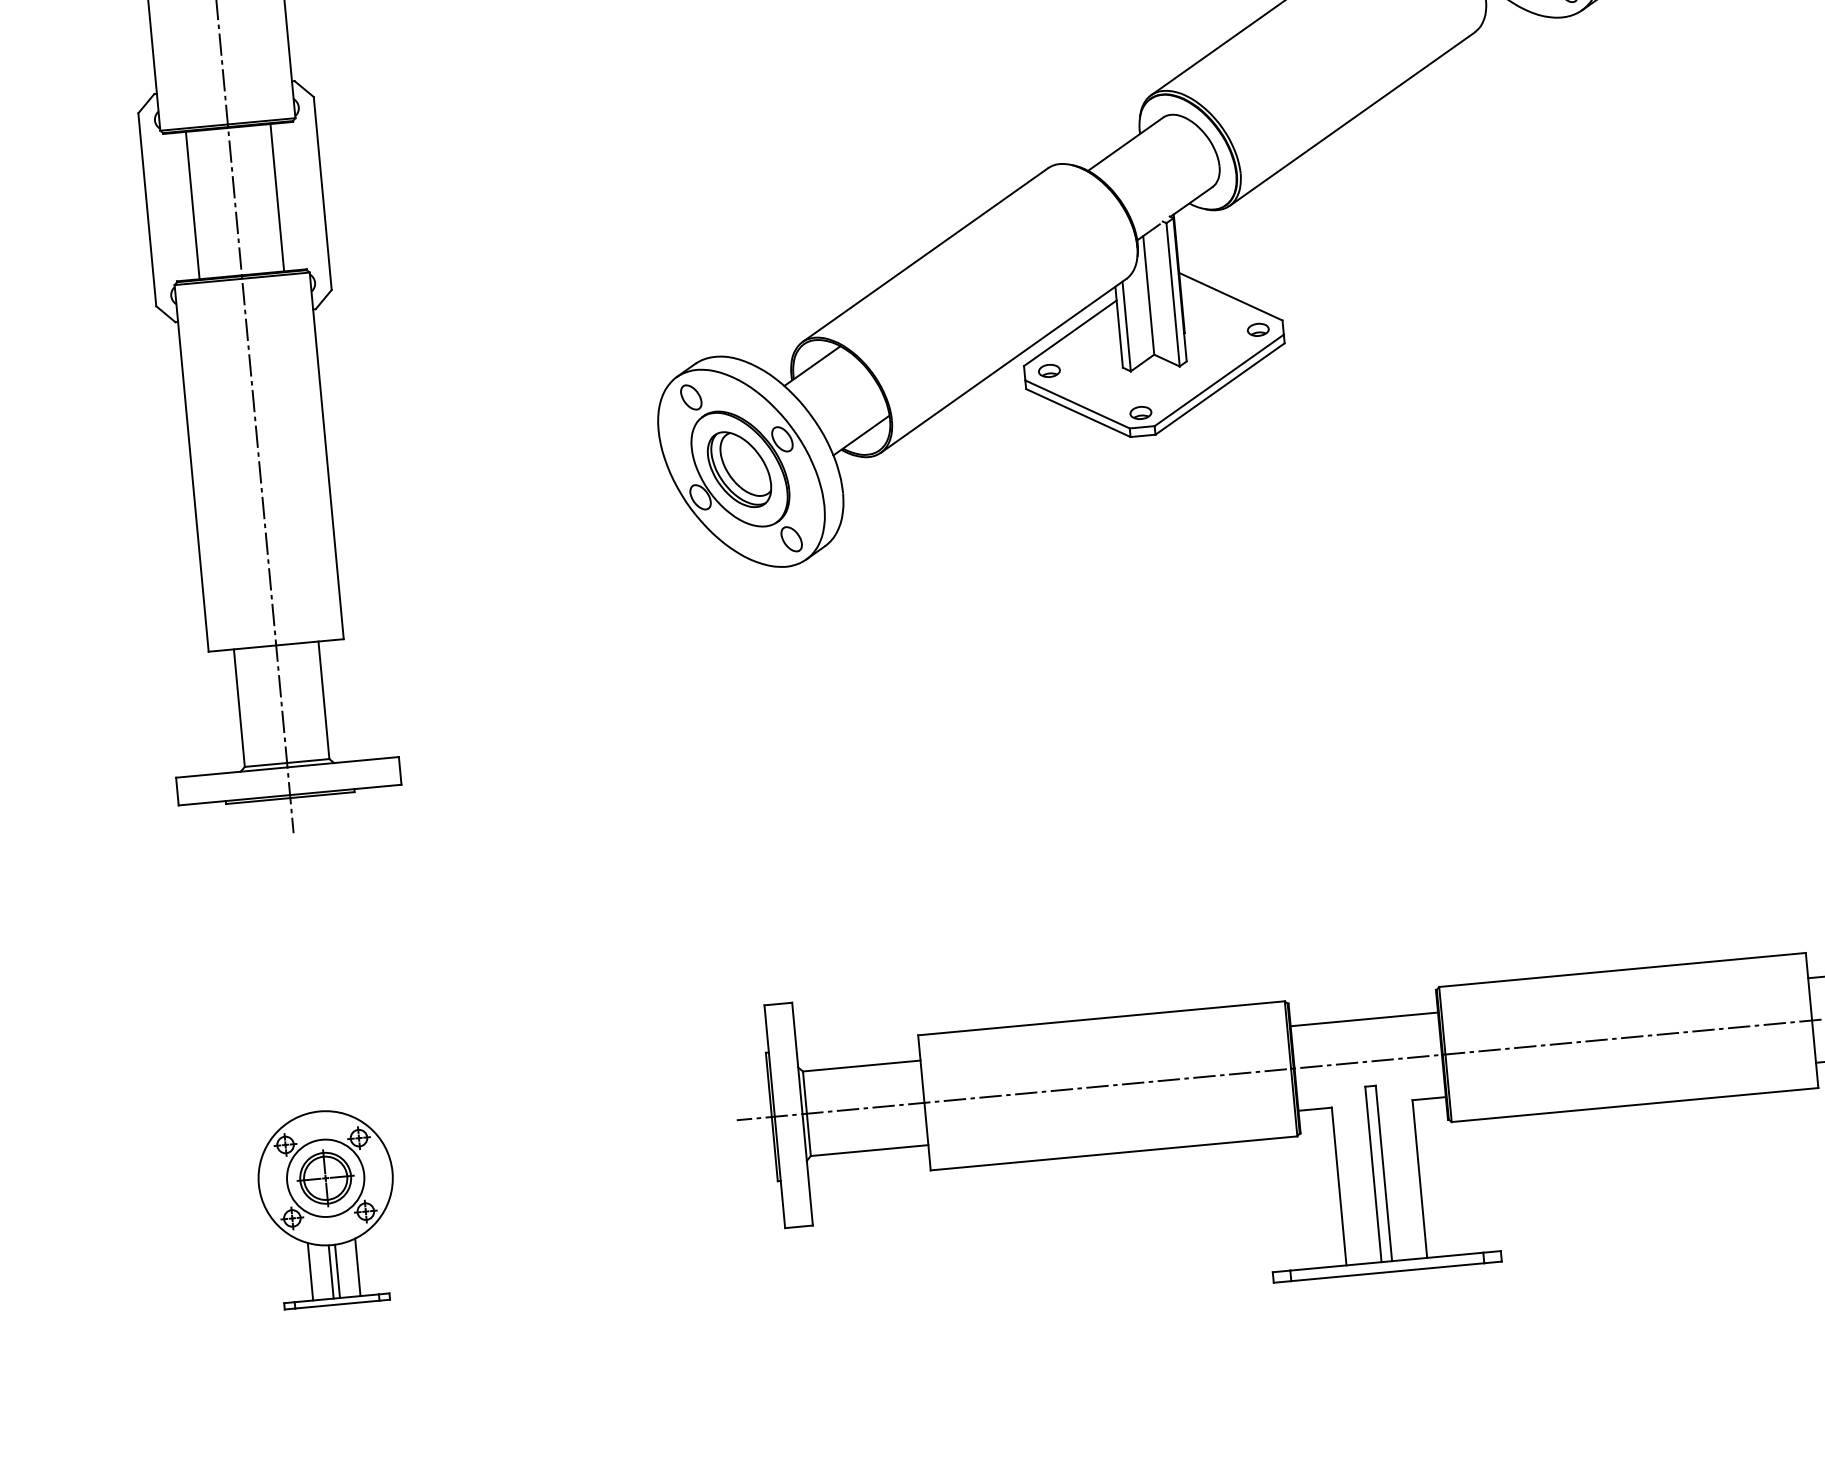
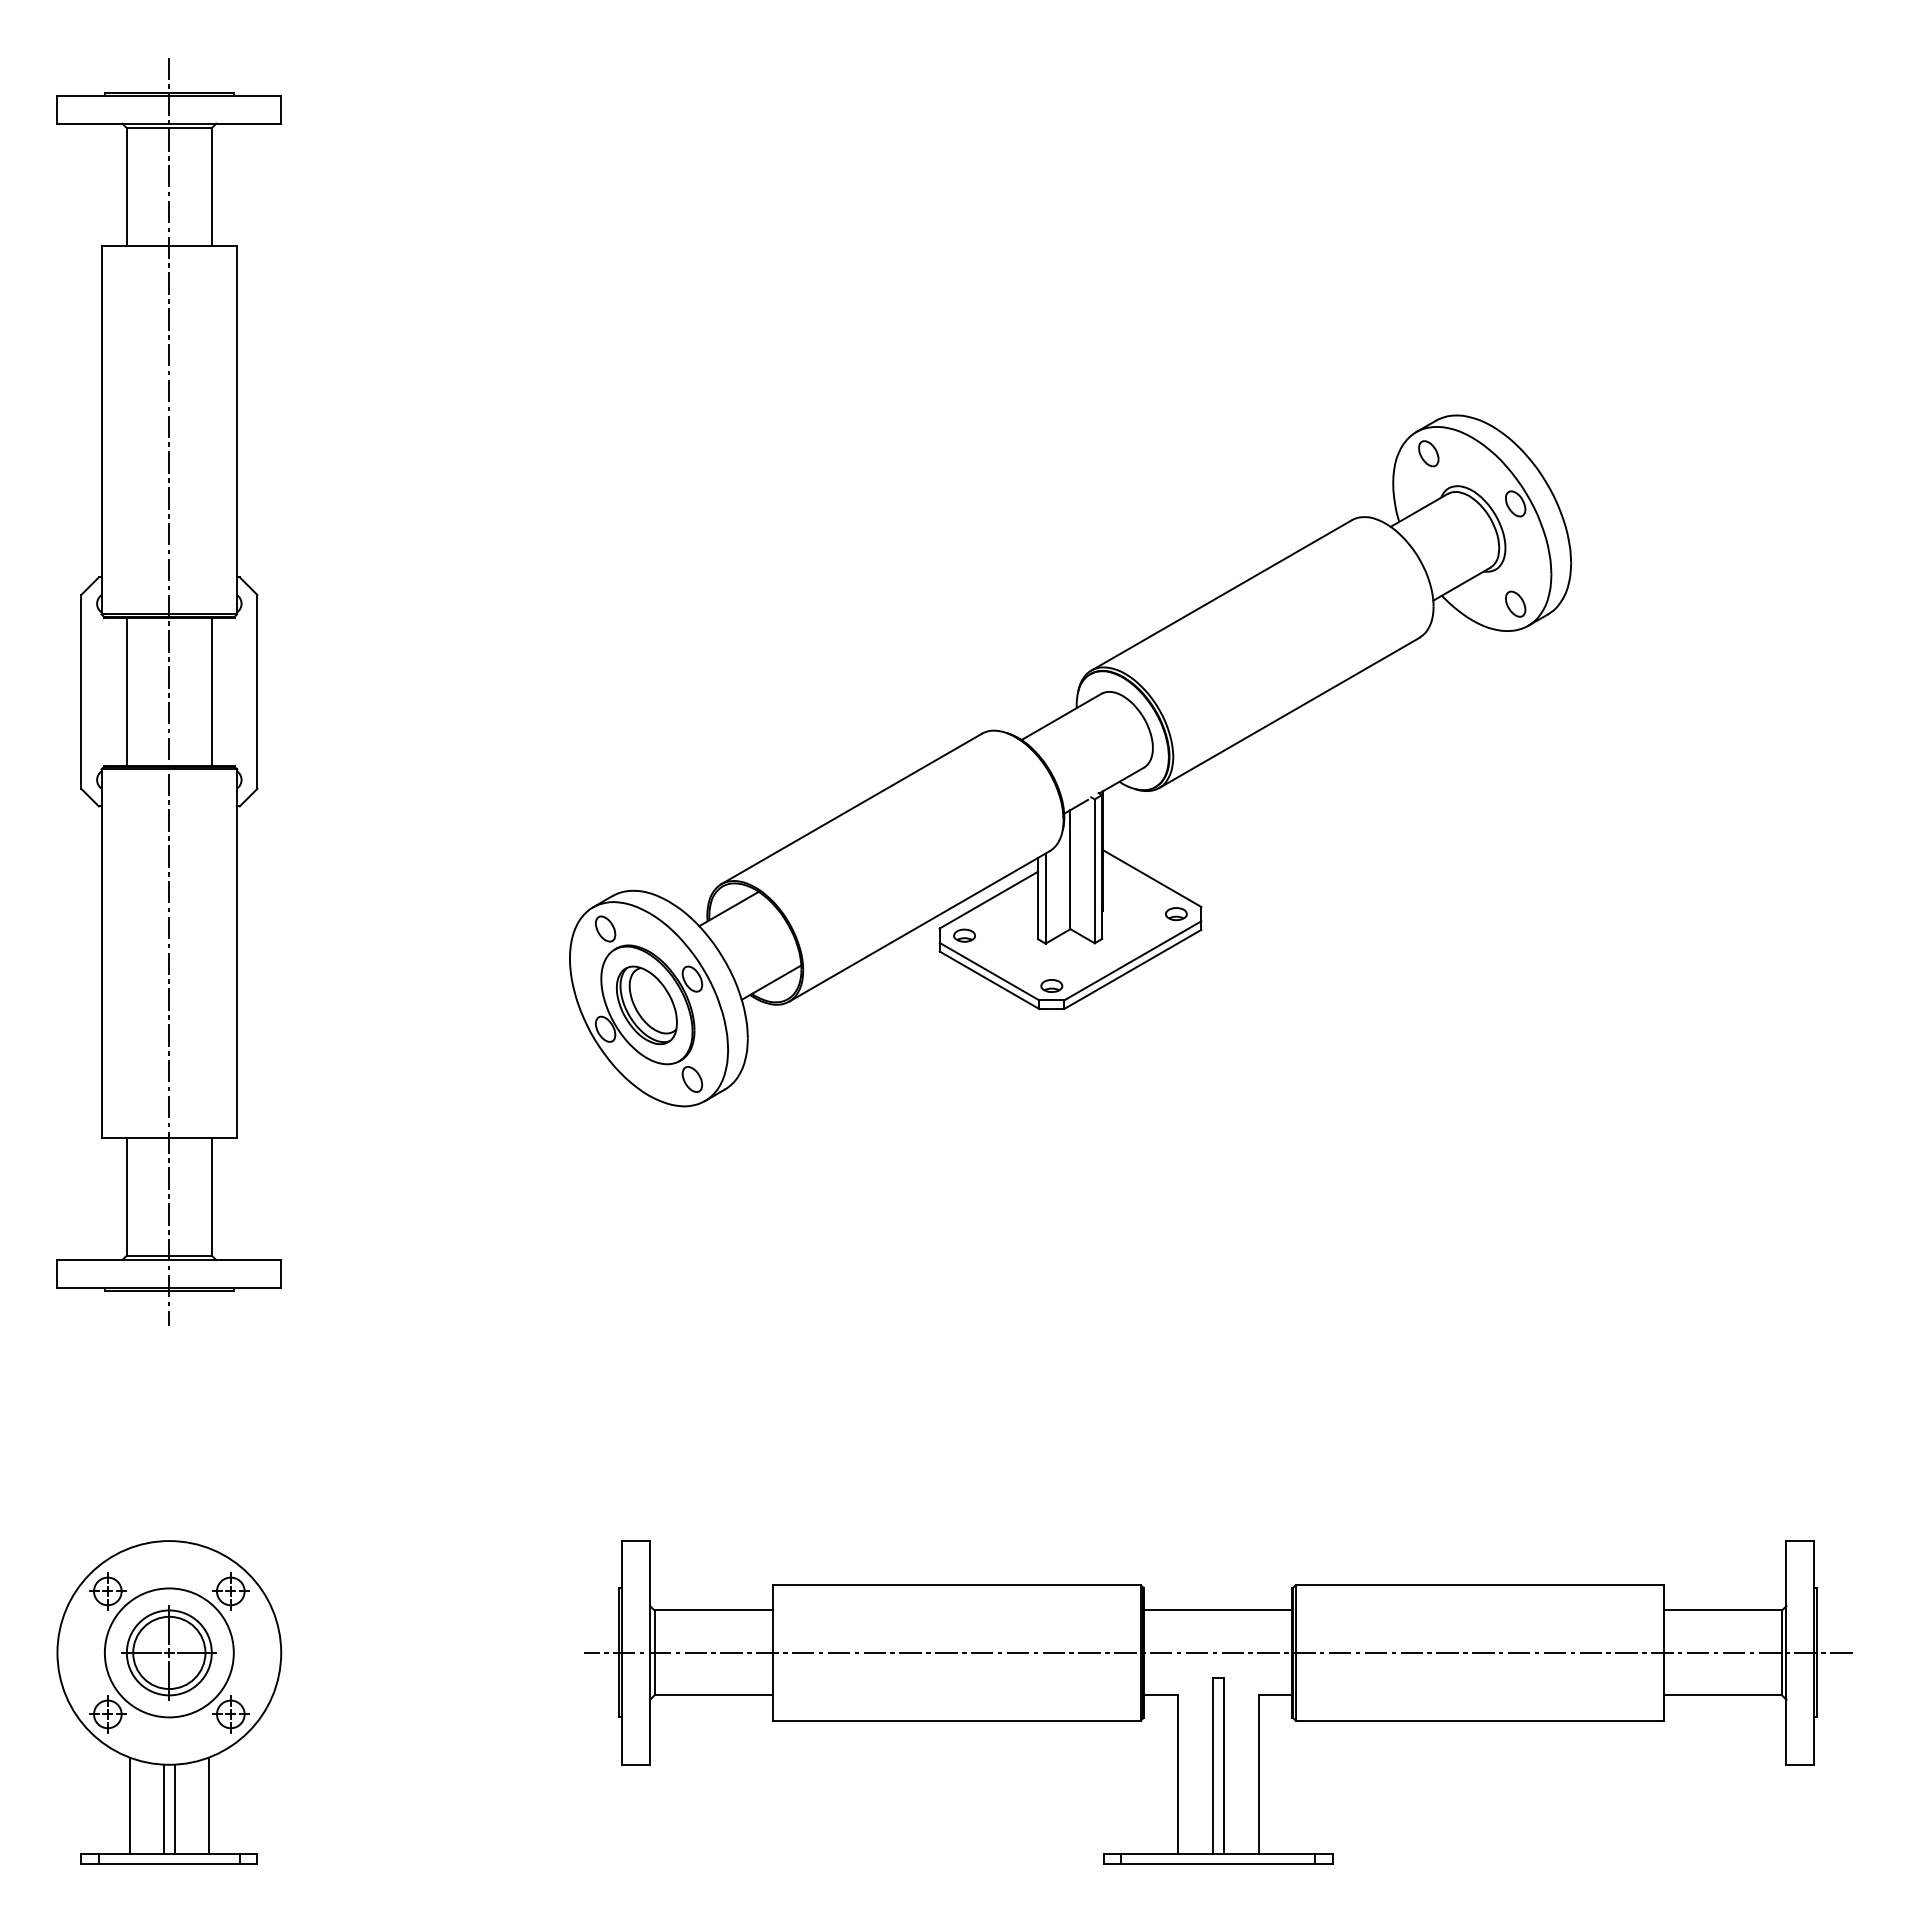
part: (328, 1207) -> (169, 1702), size x1.67

